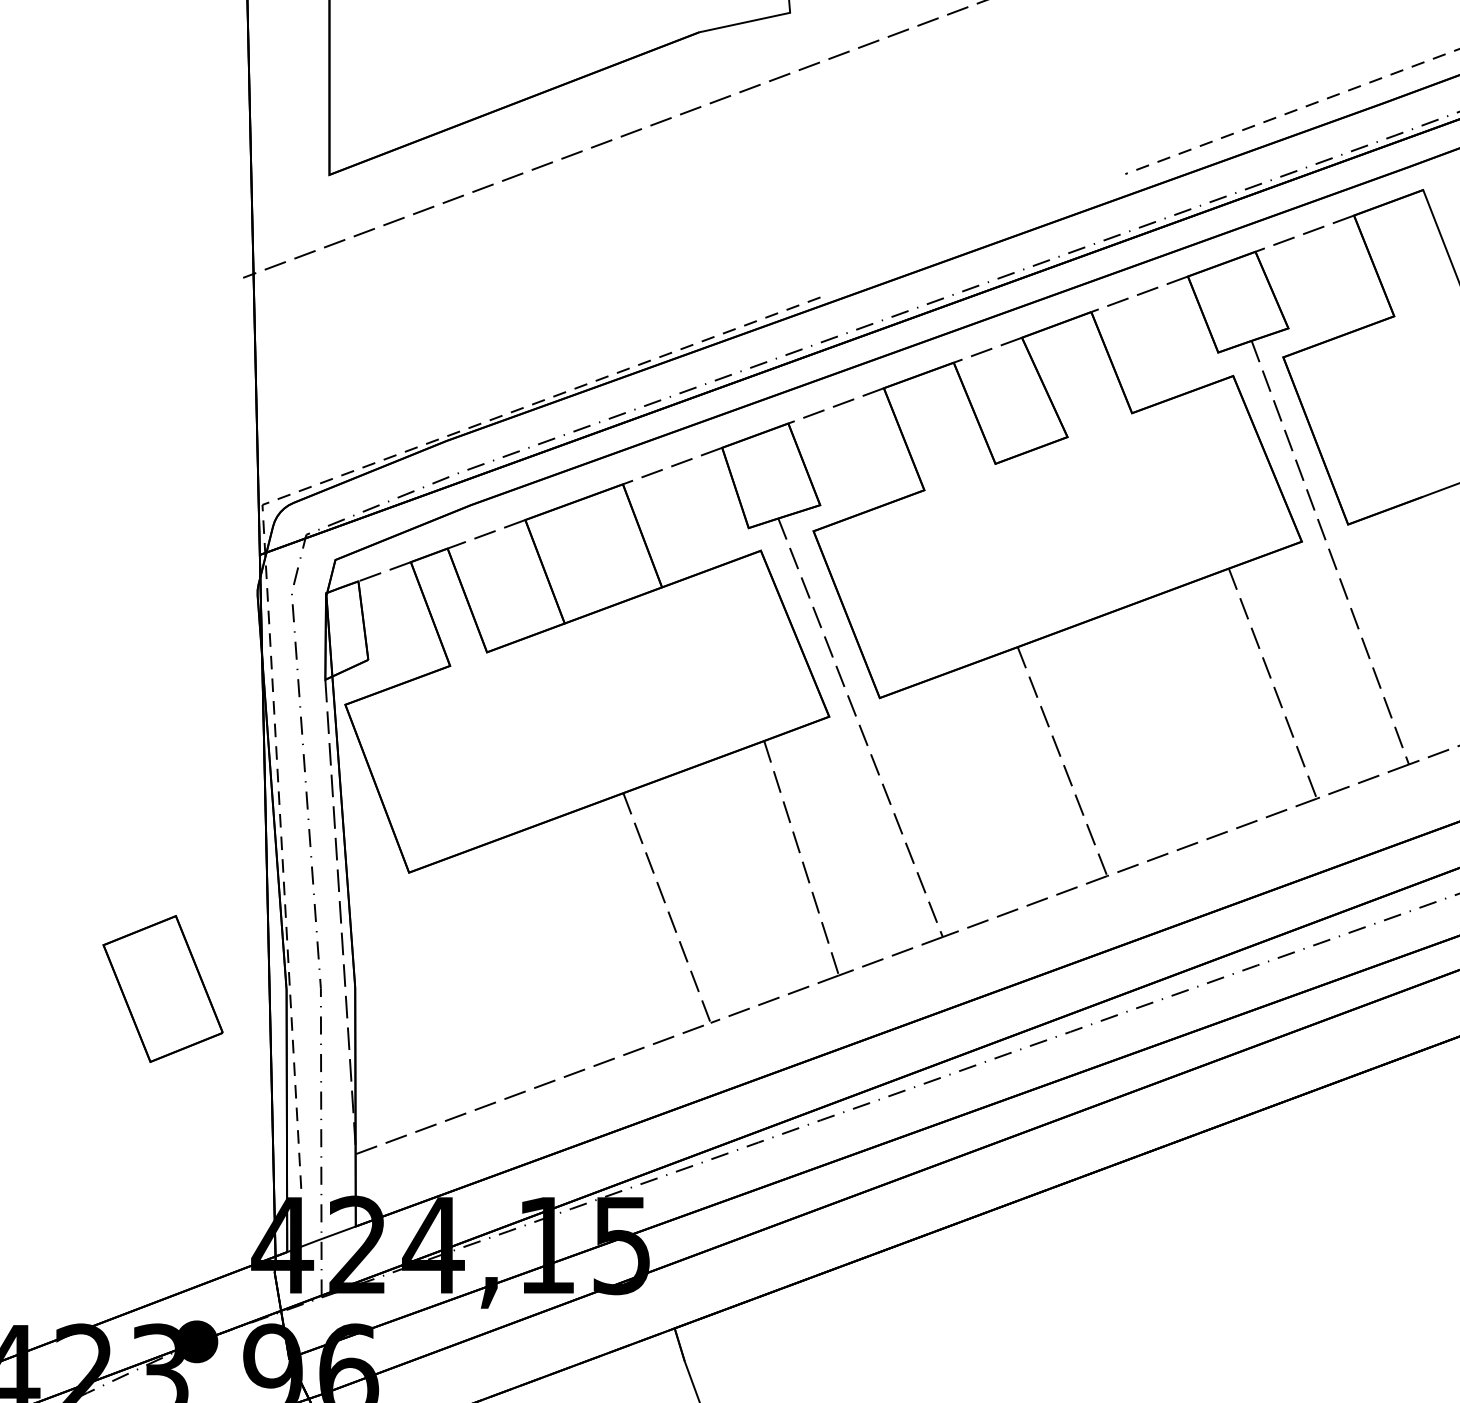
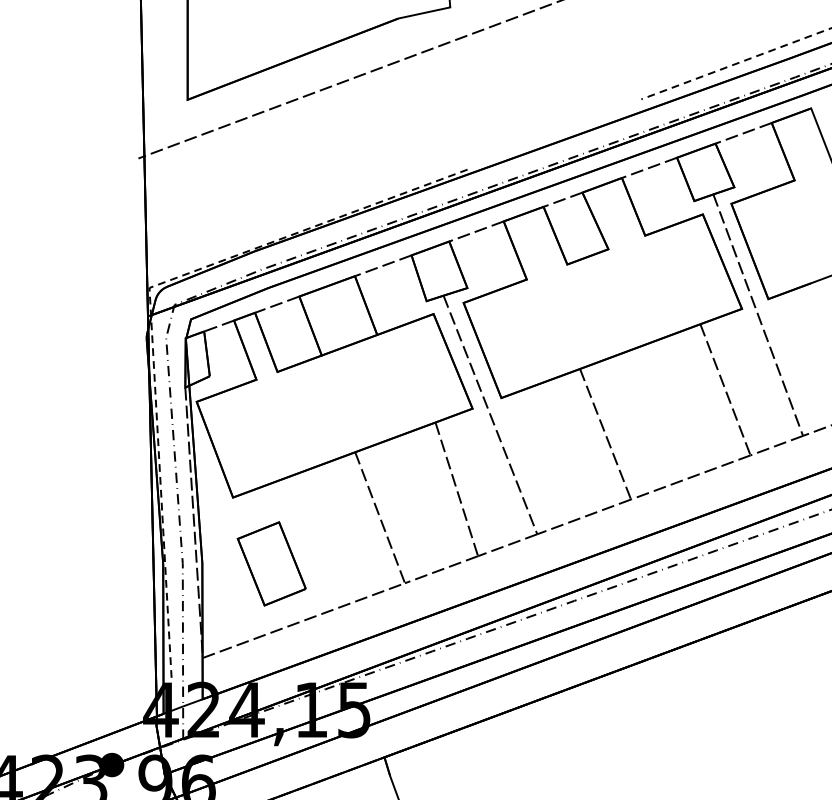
part: (162, 988) -> (271, 563), moved

